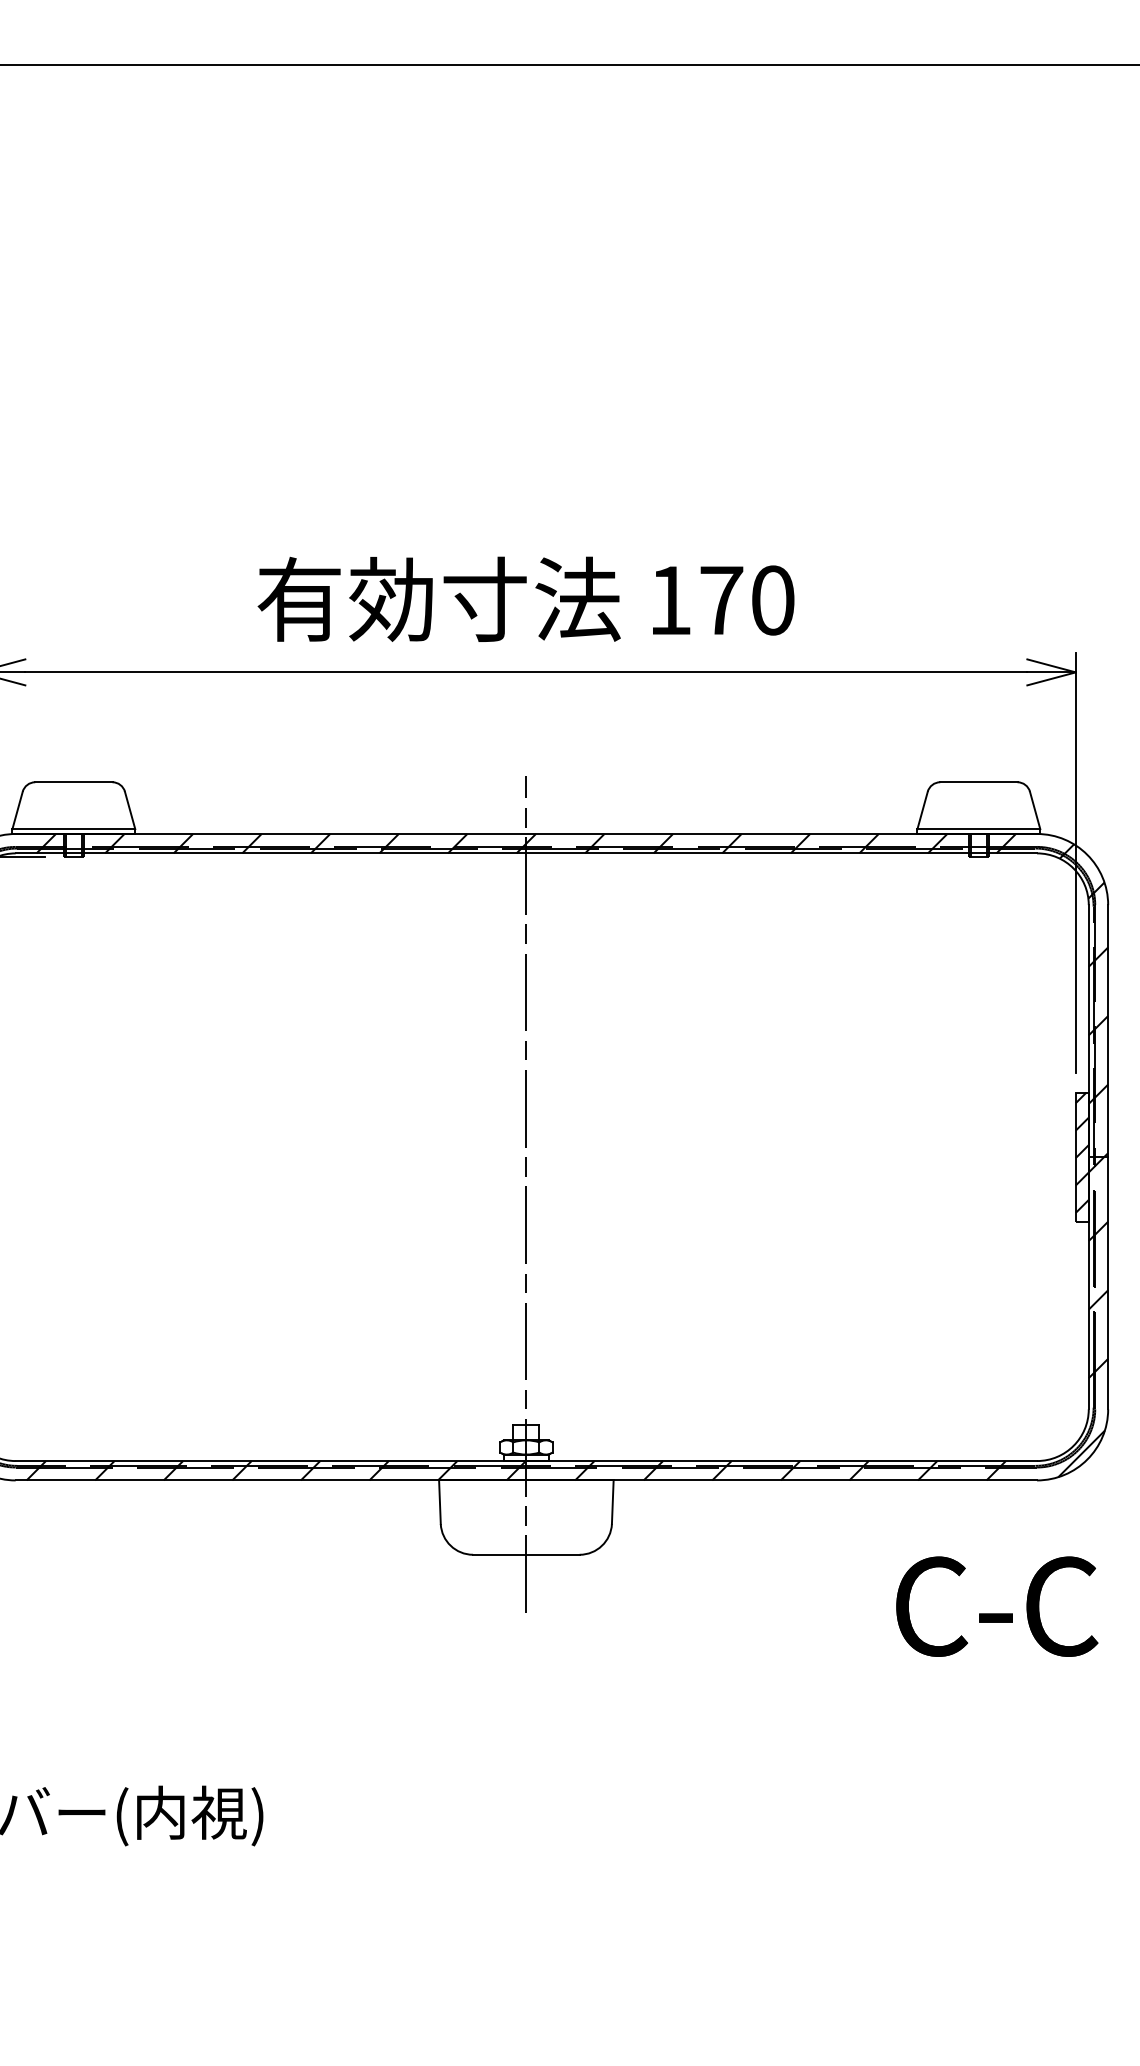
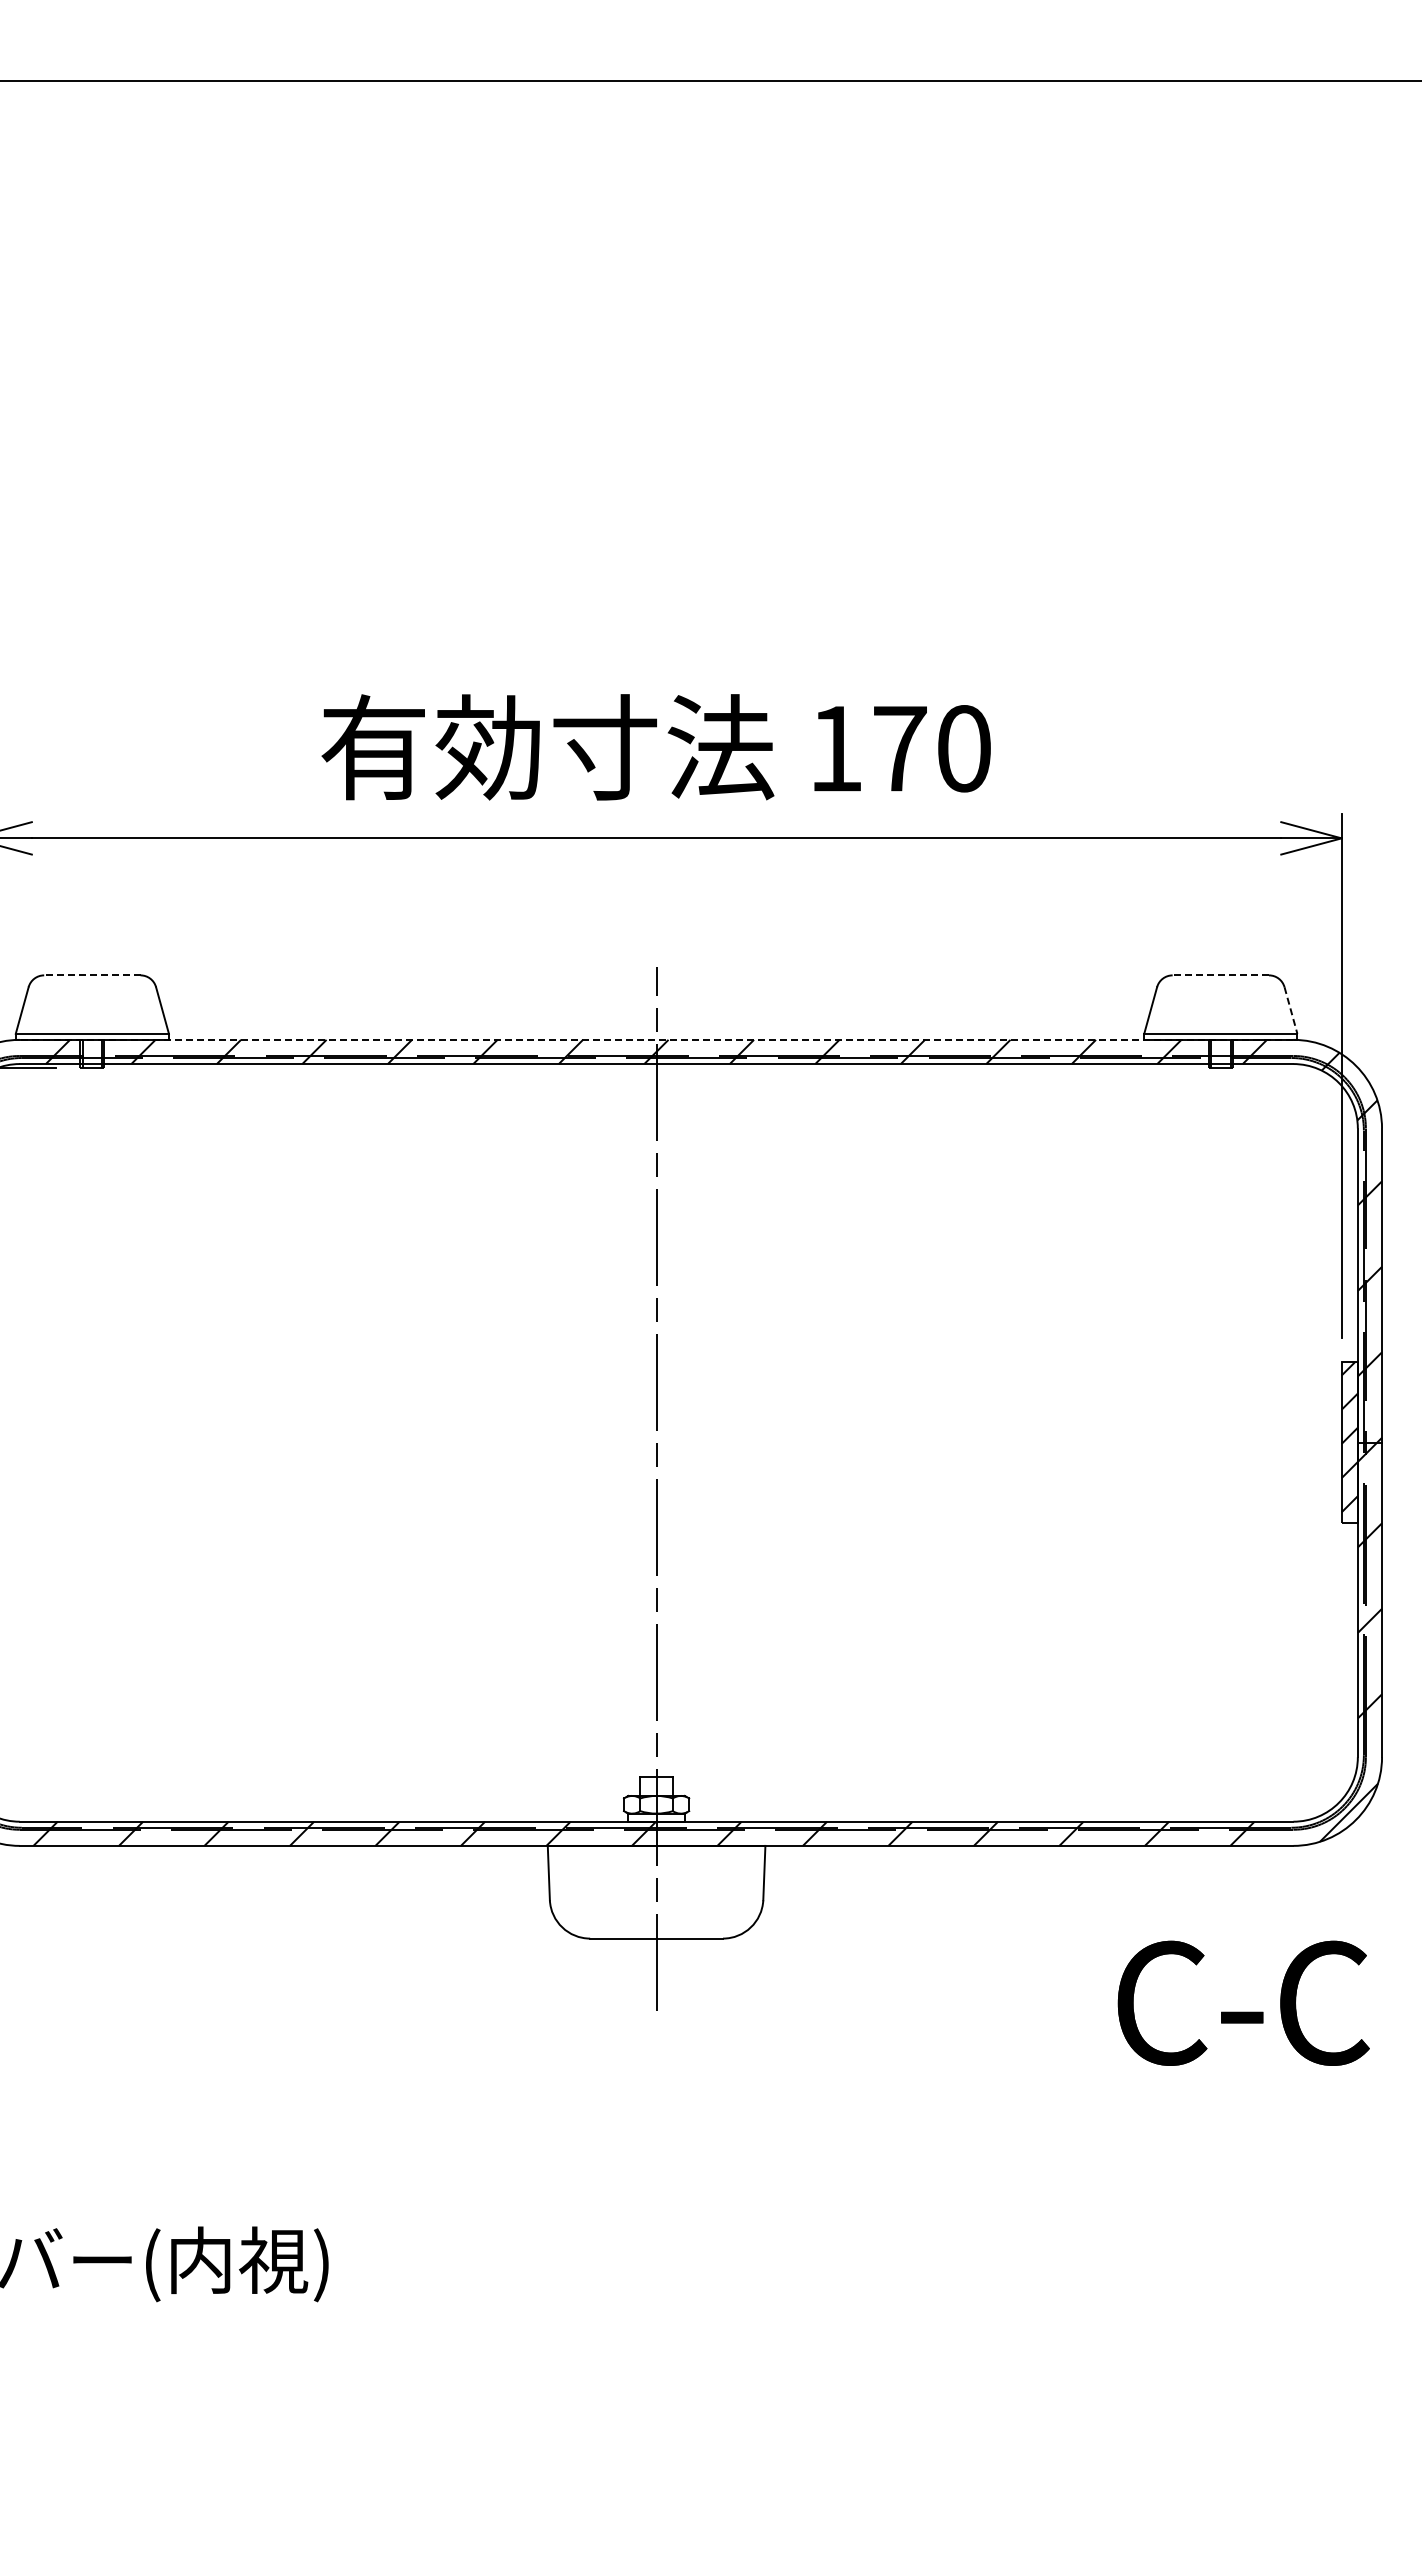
line: (73, 782) -> (91, 975), solid -> dashed
line: (978, 782) -> (1220, 975), solid -> dashed
line: (1035, 810) -> (1291, 1010), solid -> dashed
line: (526, 833) -> (656, 1039), solid -> dashed

